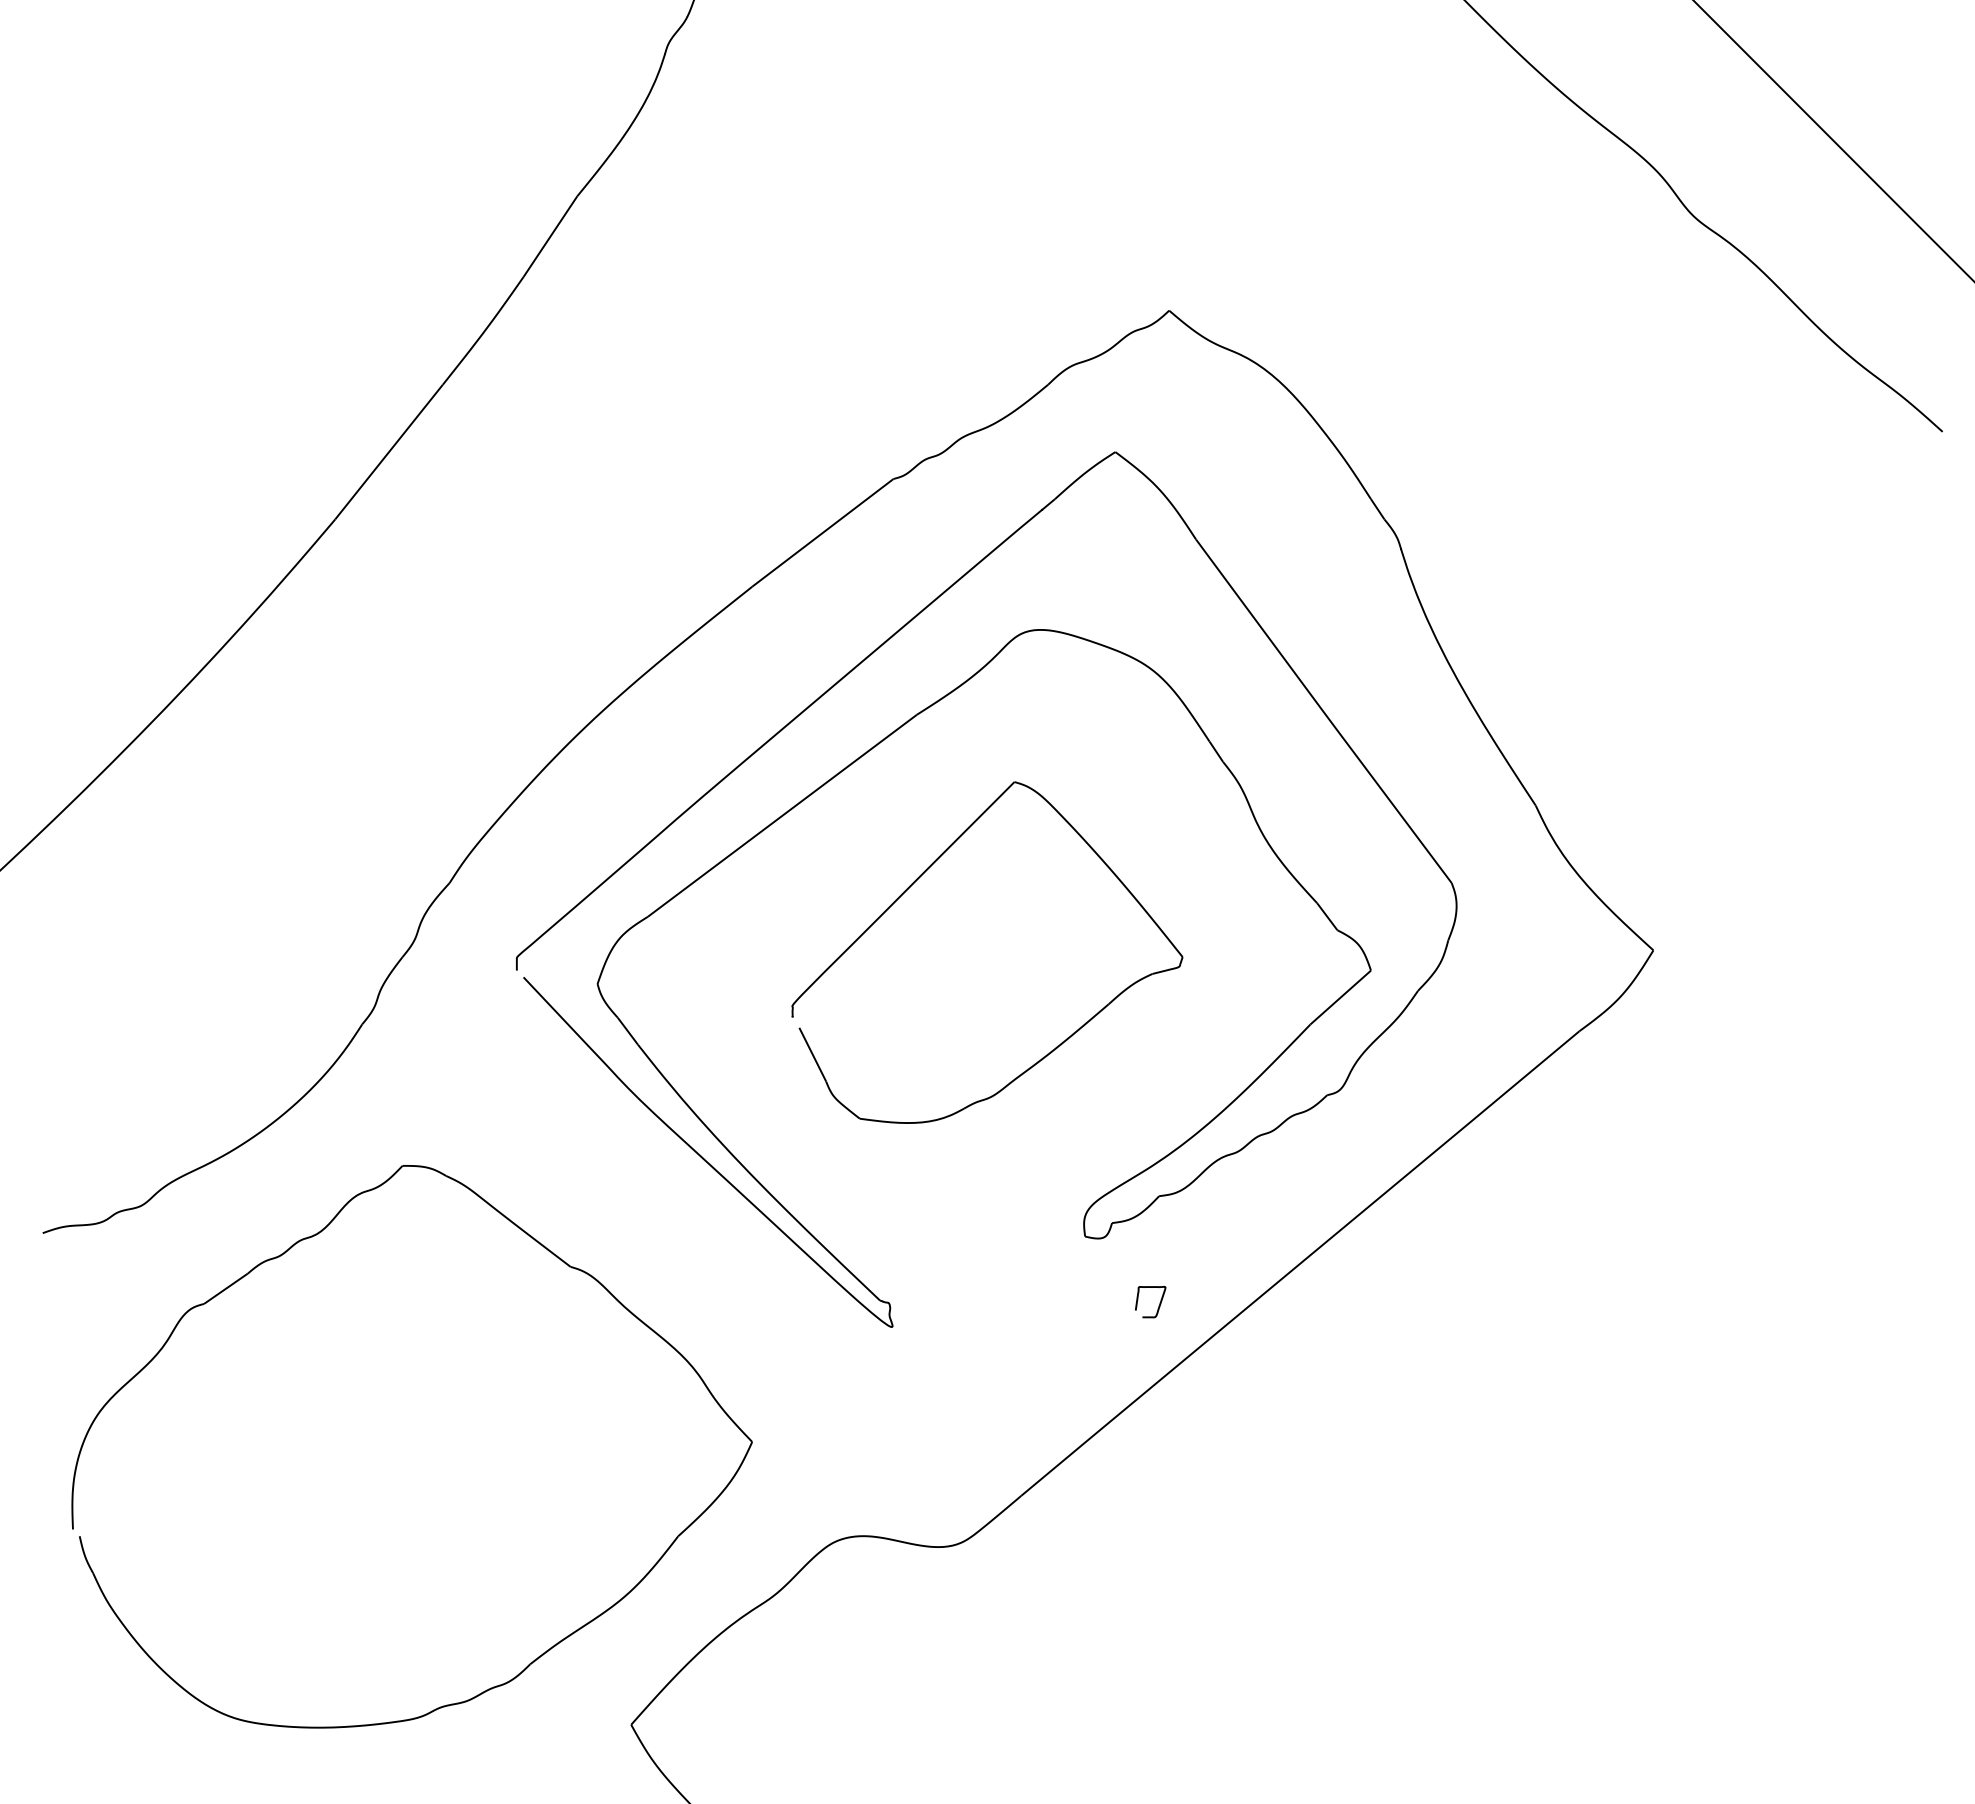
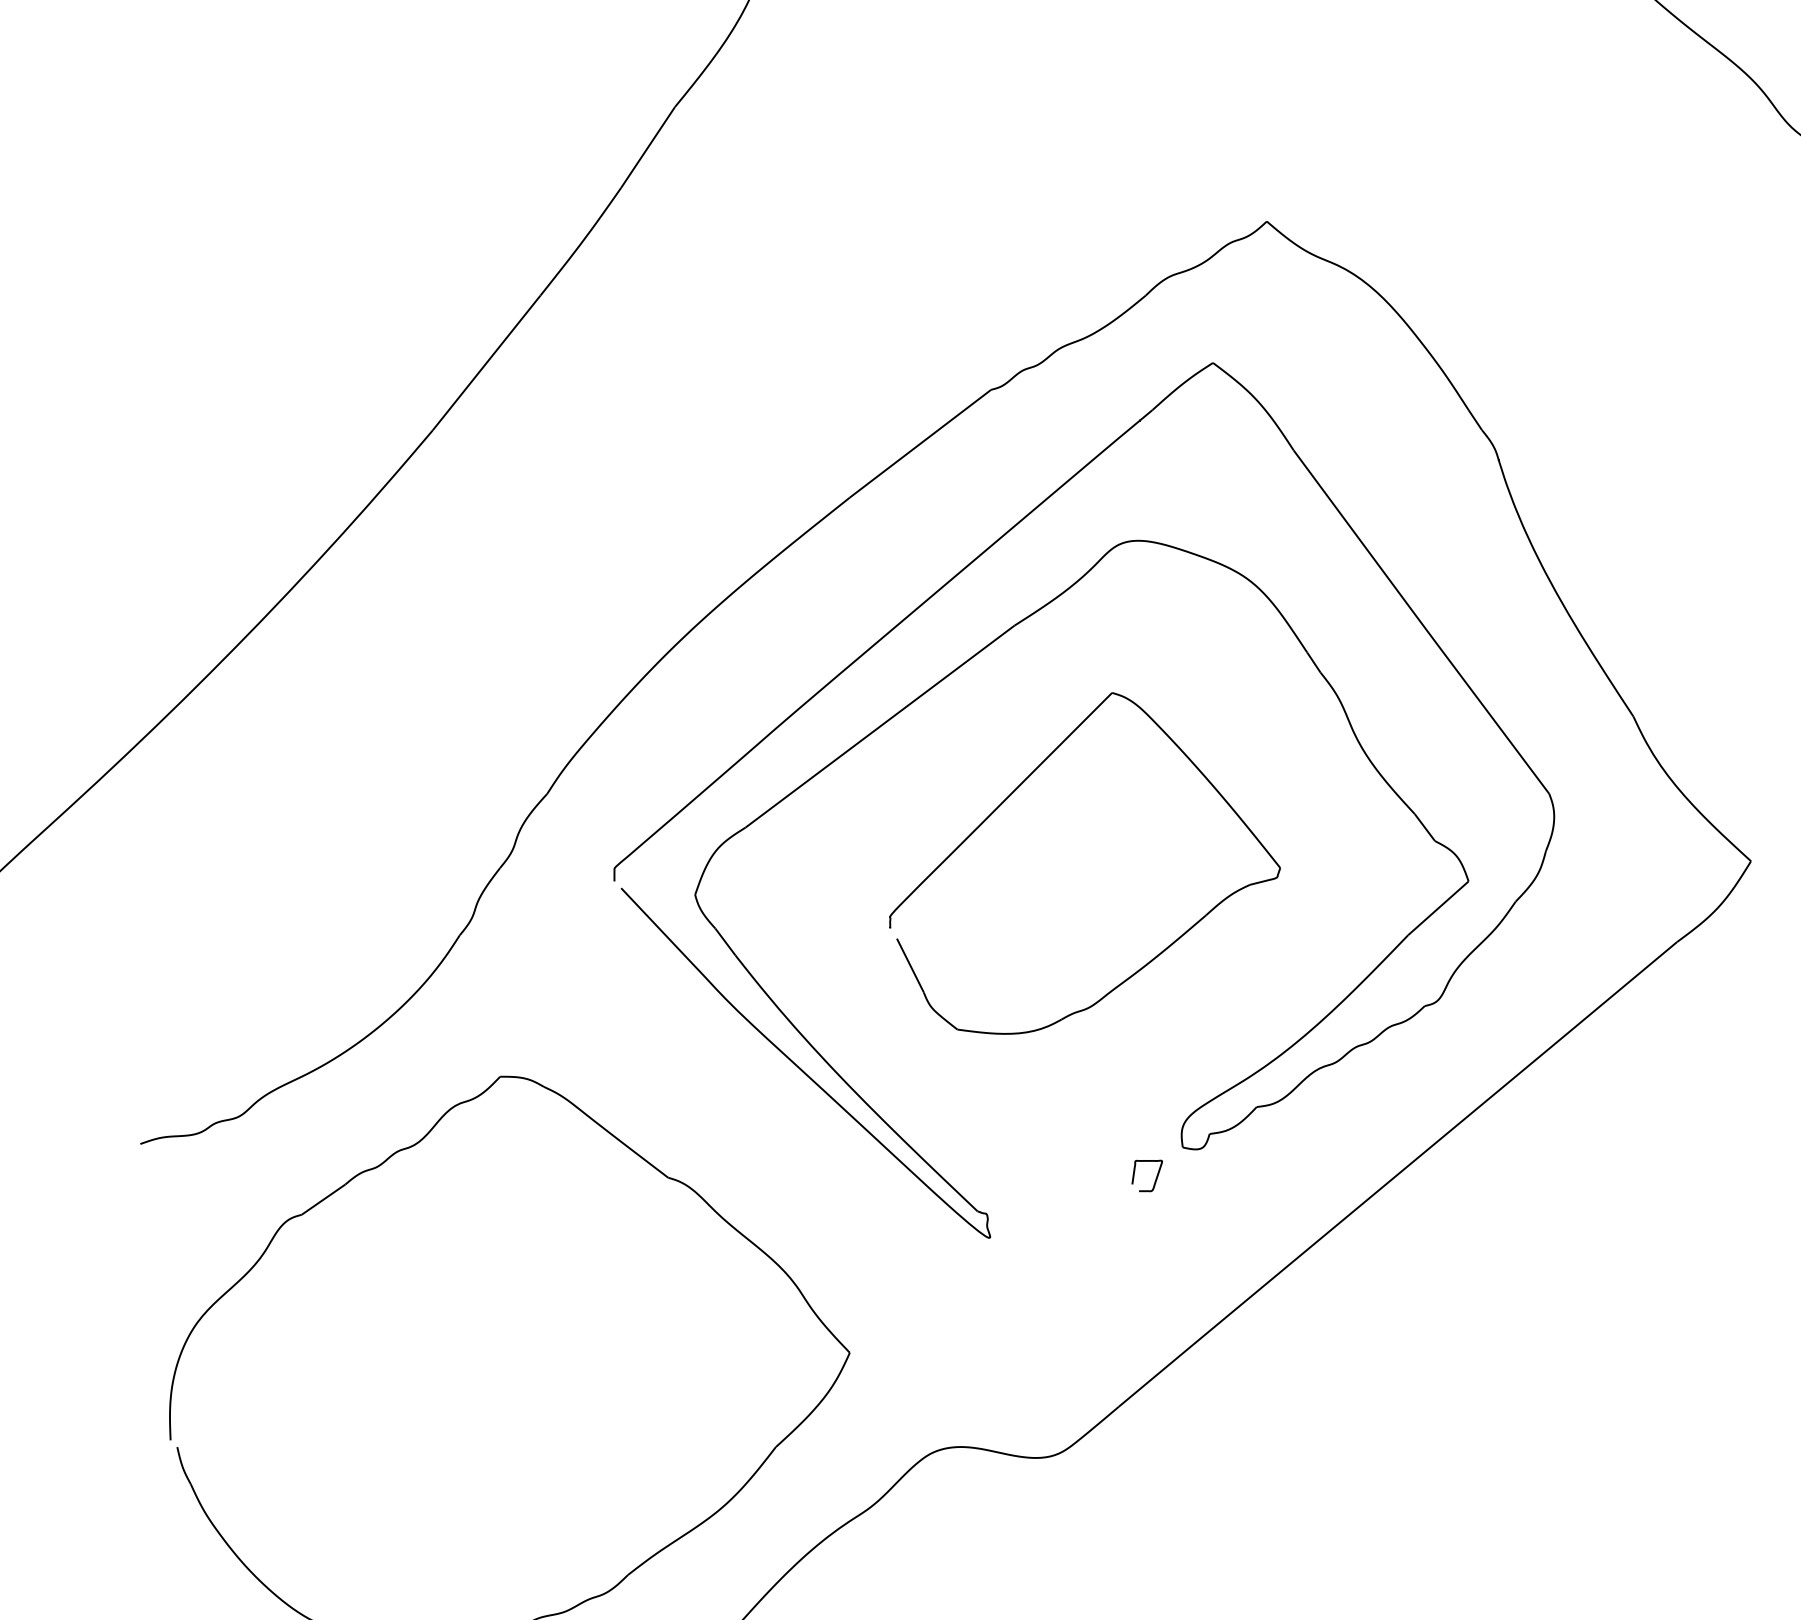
curve: (1158, 1305) -> (1155, 1179), moved

